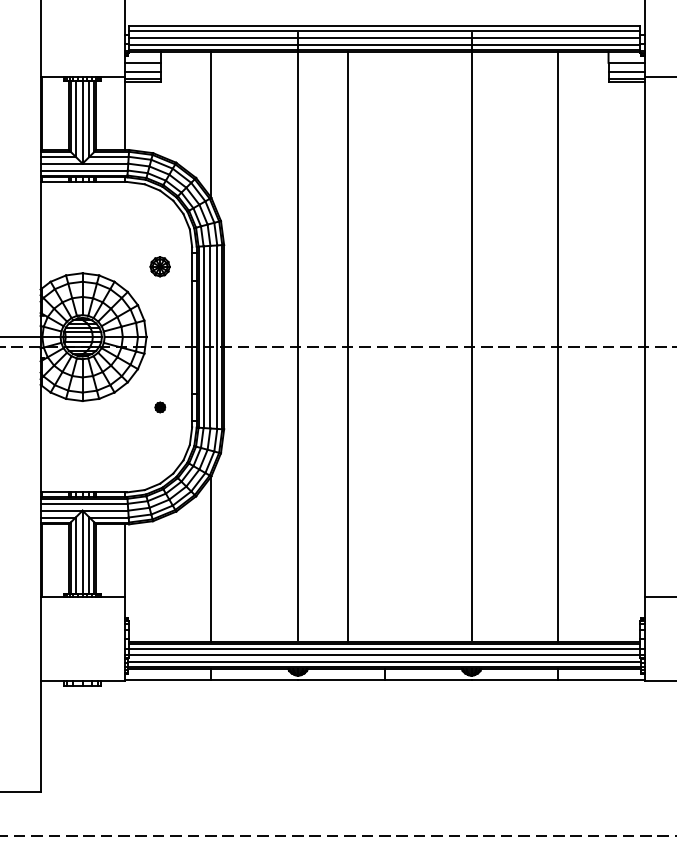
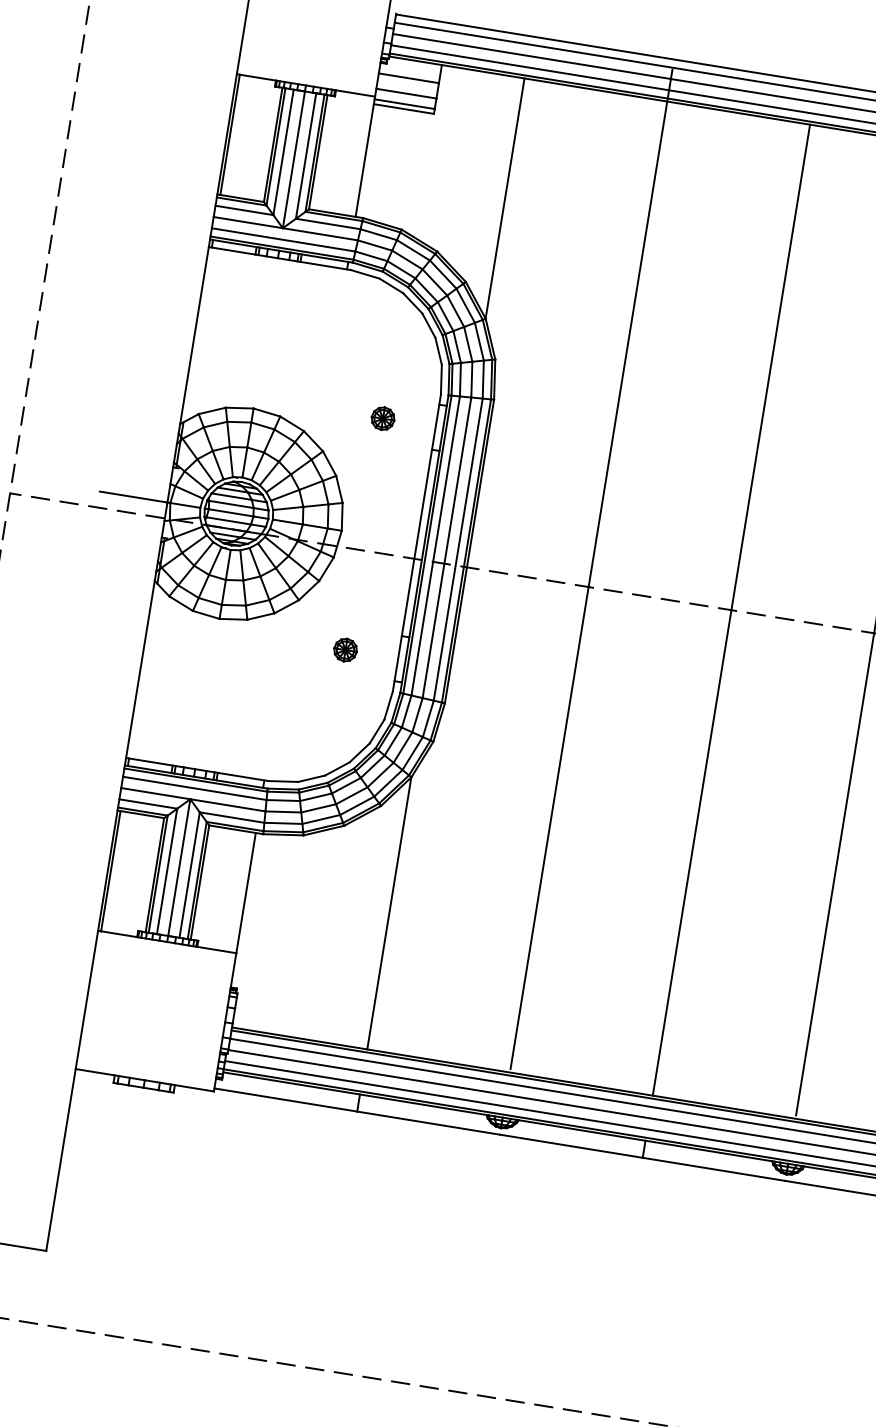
part: (160, 266) -> (383, 418), size x0.71
line: (347, 346) -> (730, 609), moved
part: (160, 407) -> (346, 650), size x1.43

